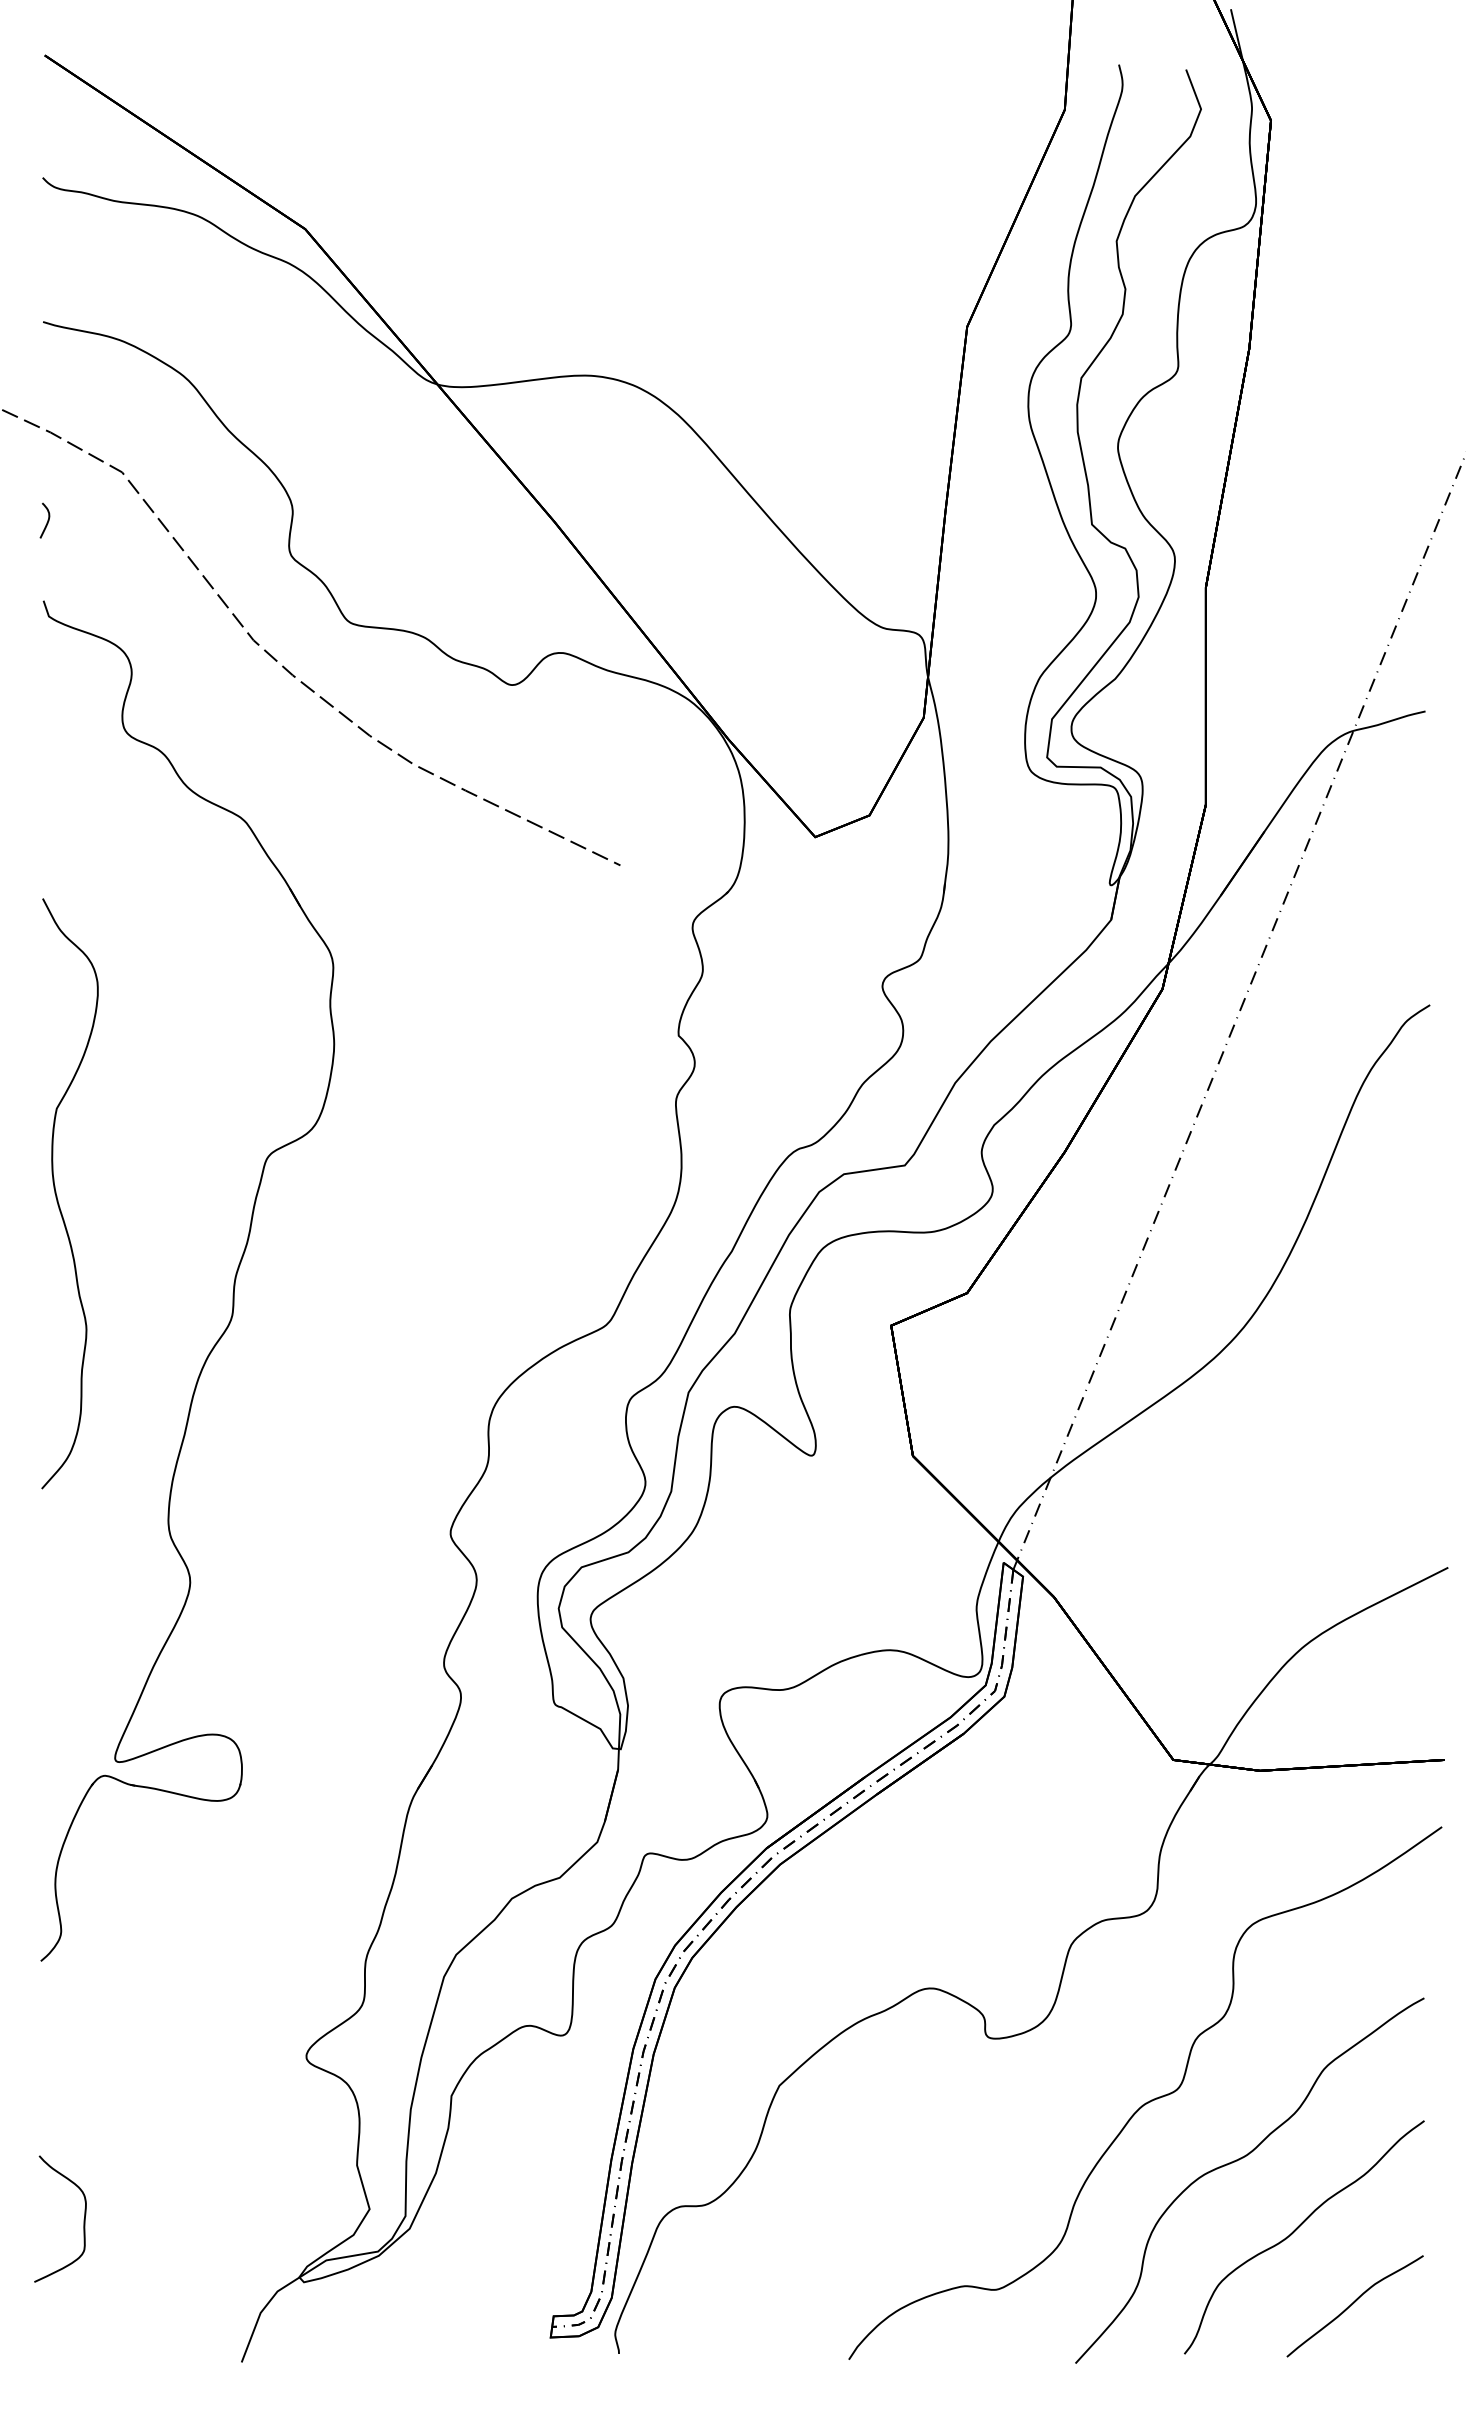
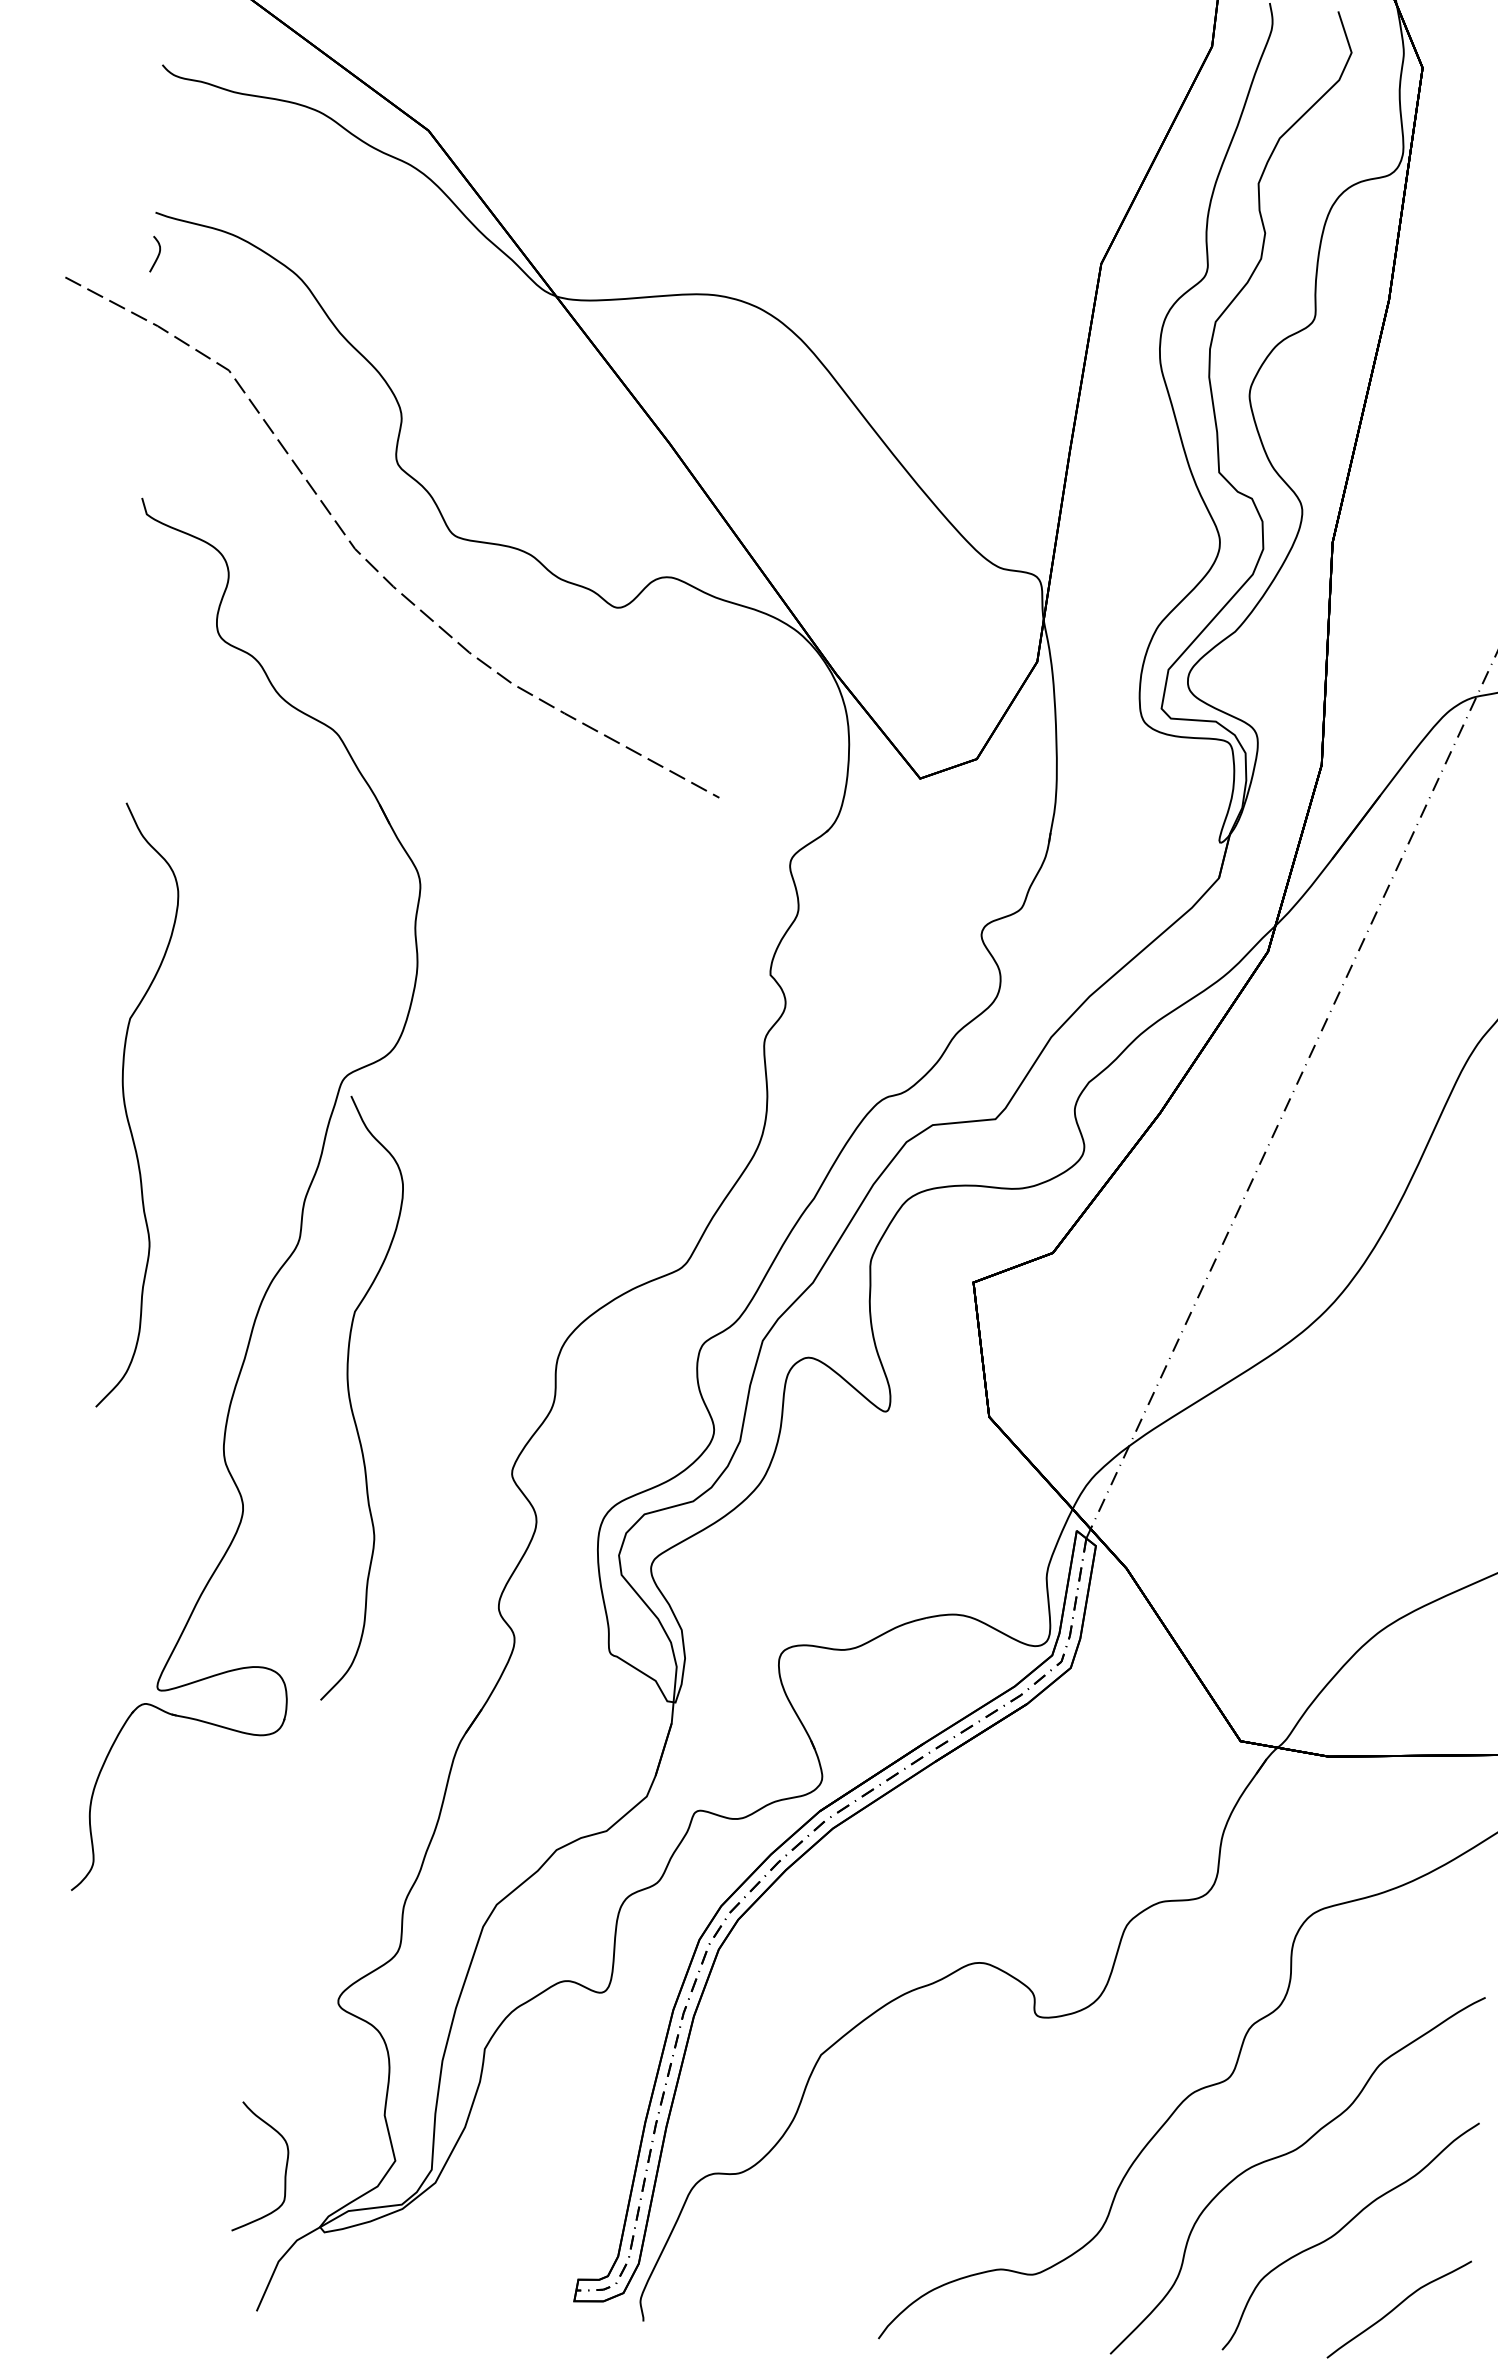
curve: (46, 522) -> (156, 256), moved
curve: (290, 1470) -> (351, 1400), added
curve: (83, 2219) -> (285, 2169), moved

